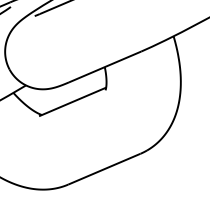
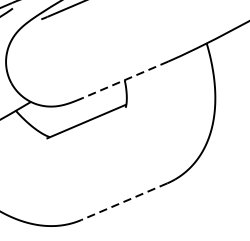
line: (104, 67) -> (124, 80), solid -> dashed
line: (103, 169) -> (123, 202), solid -> dashed

